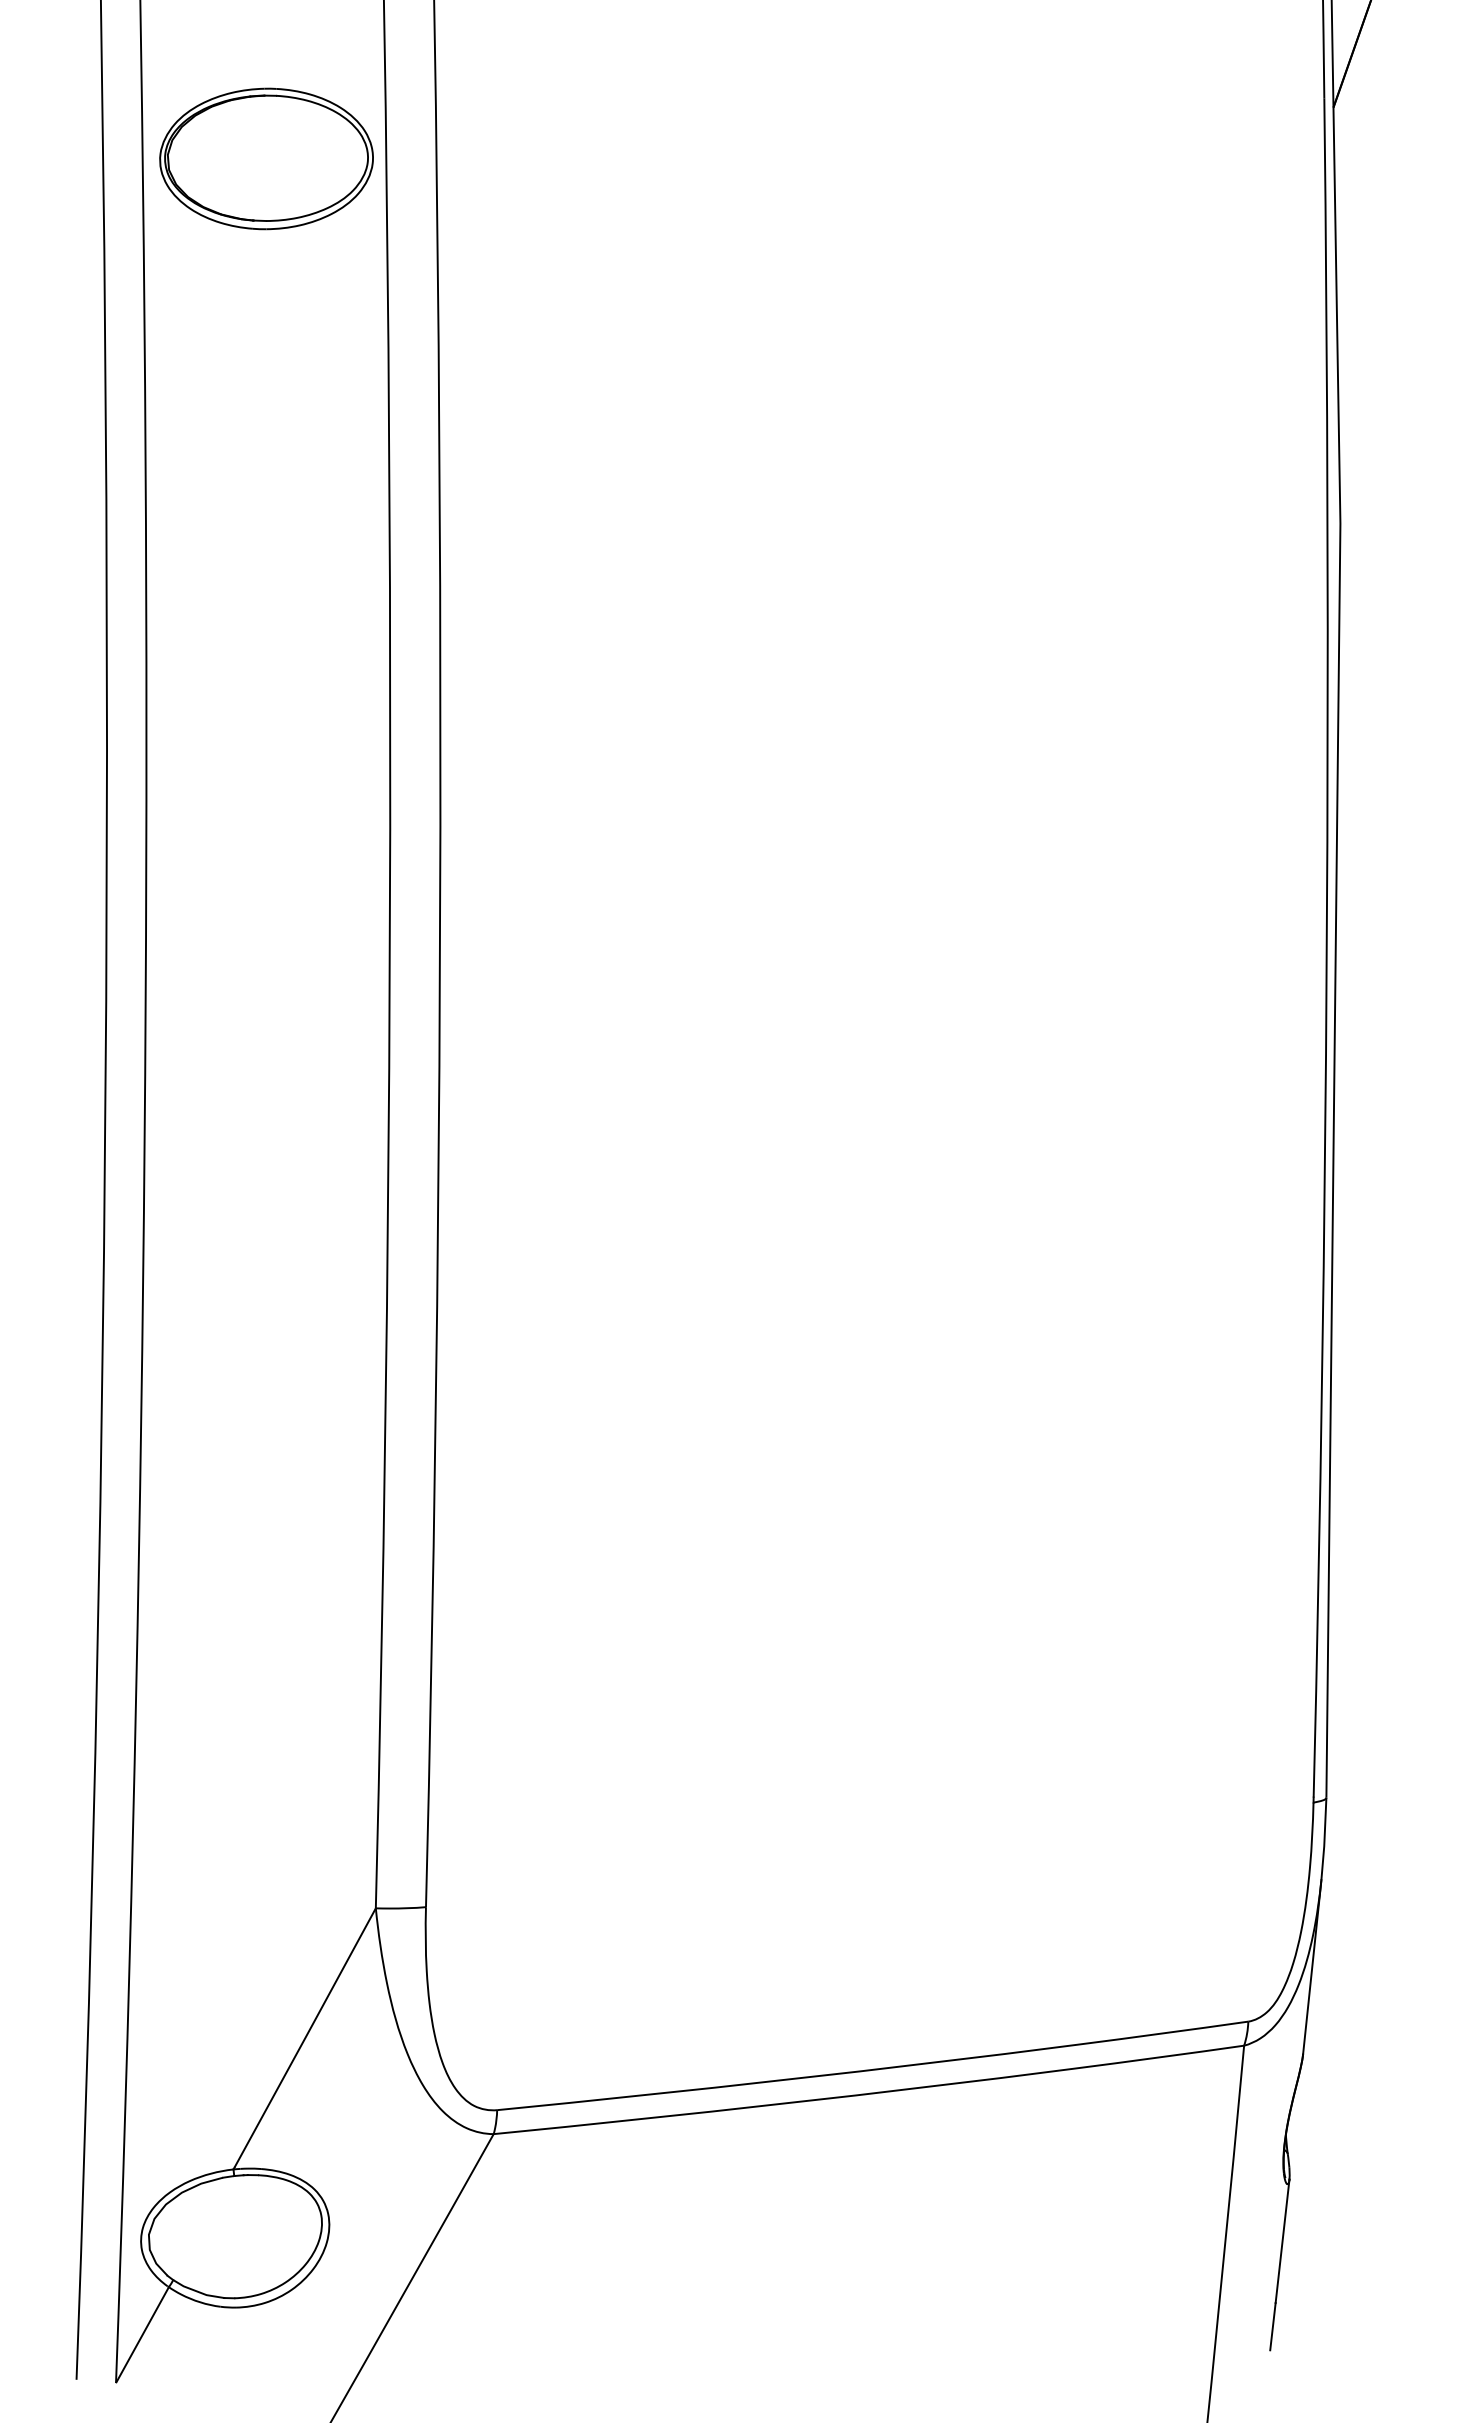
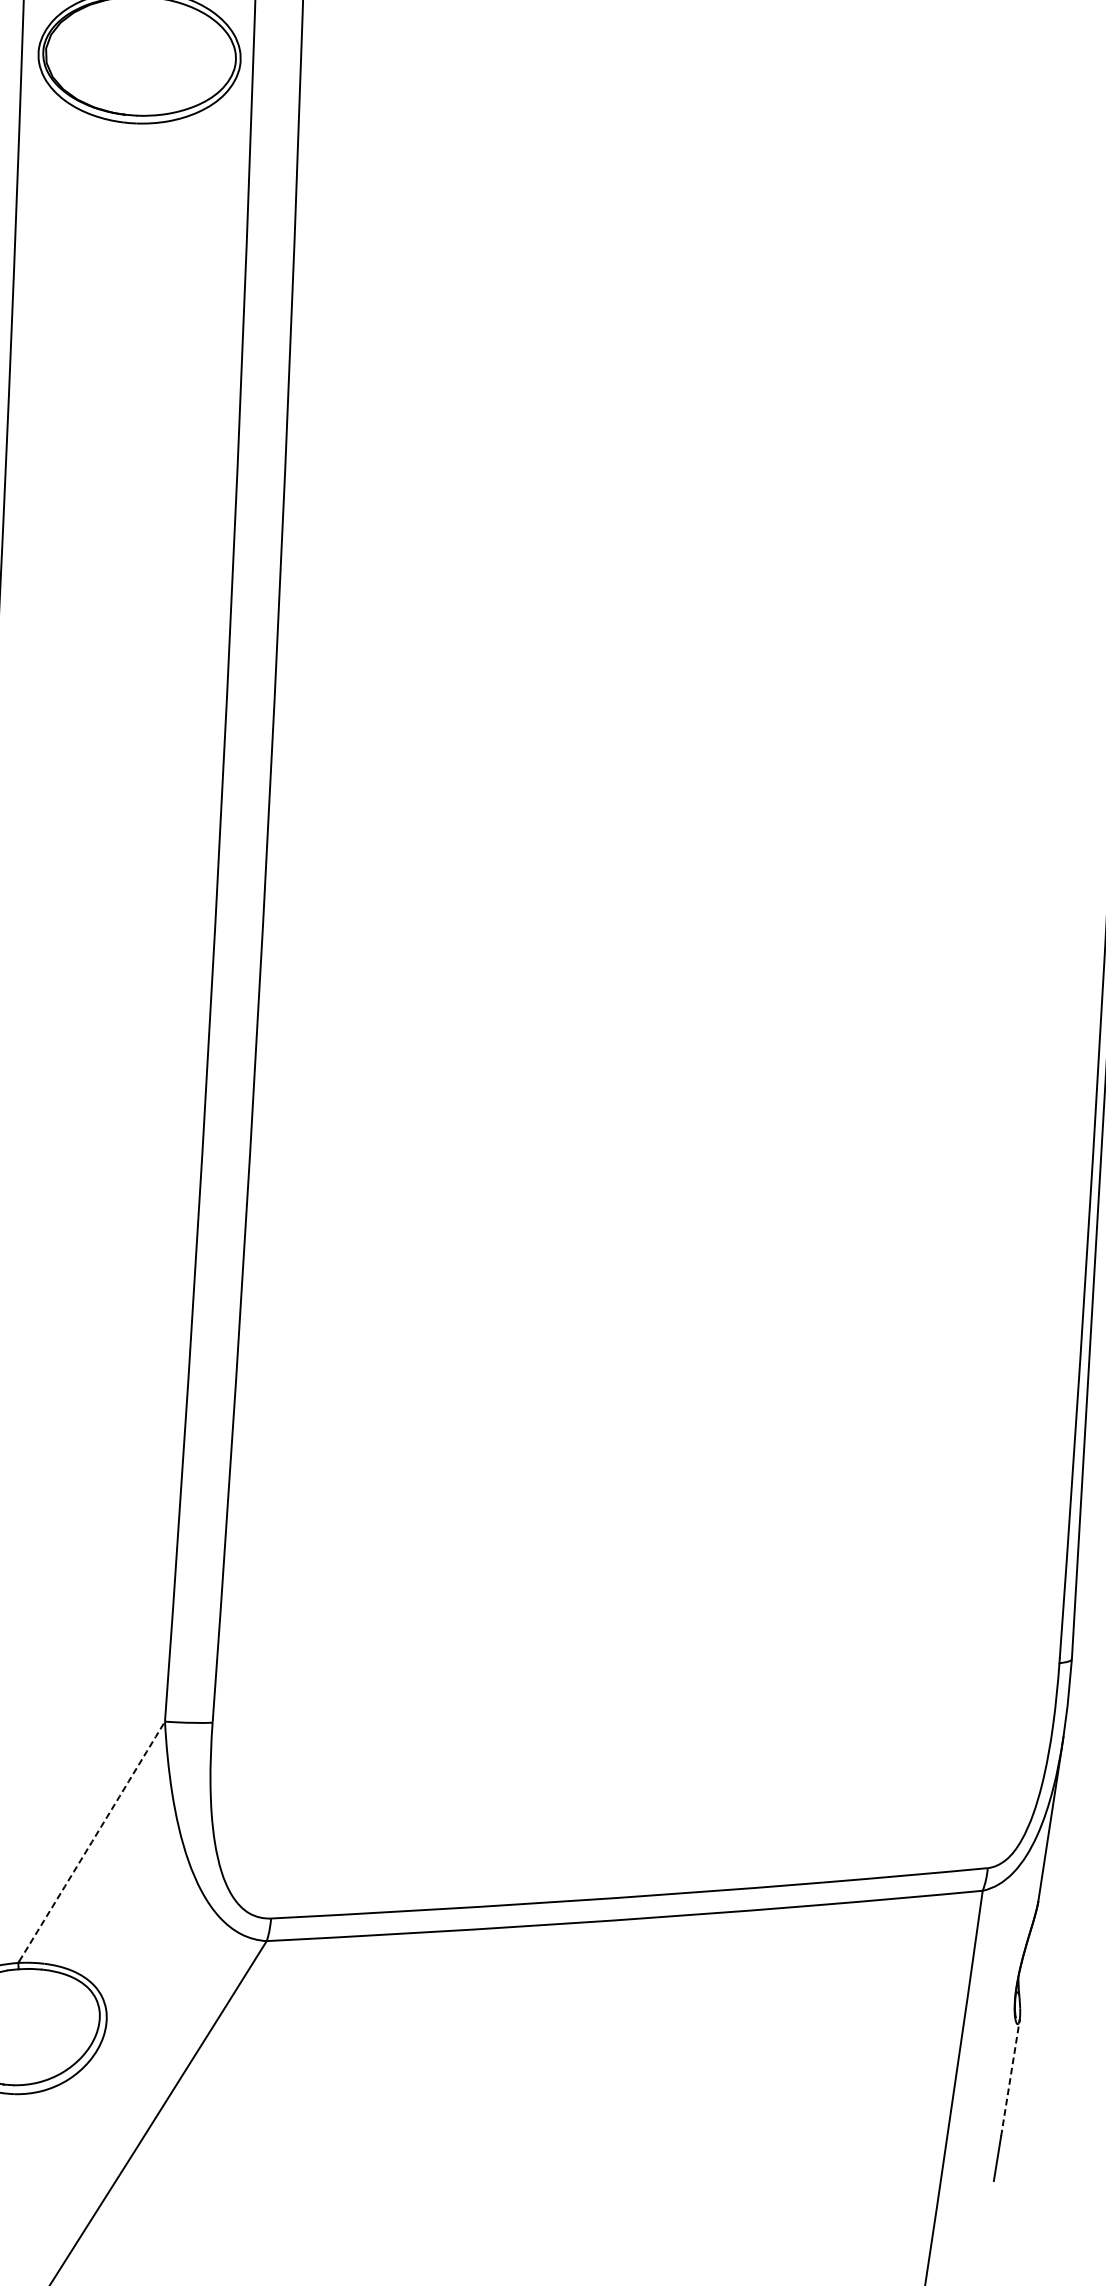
arc: (305, 2038) -> (92, 1841), solid -> dashed
line: (1282, 2240) -> (1010, 2077), solid -> dashed

